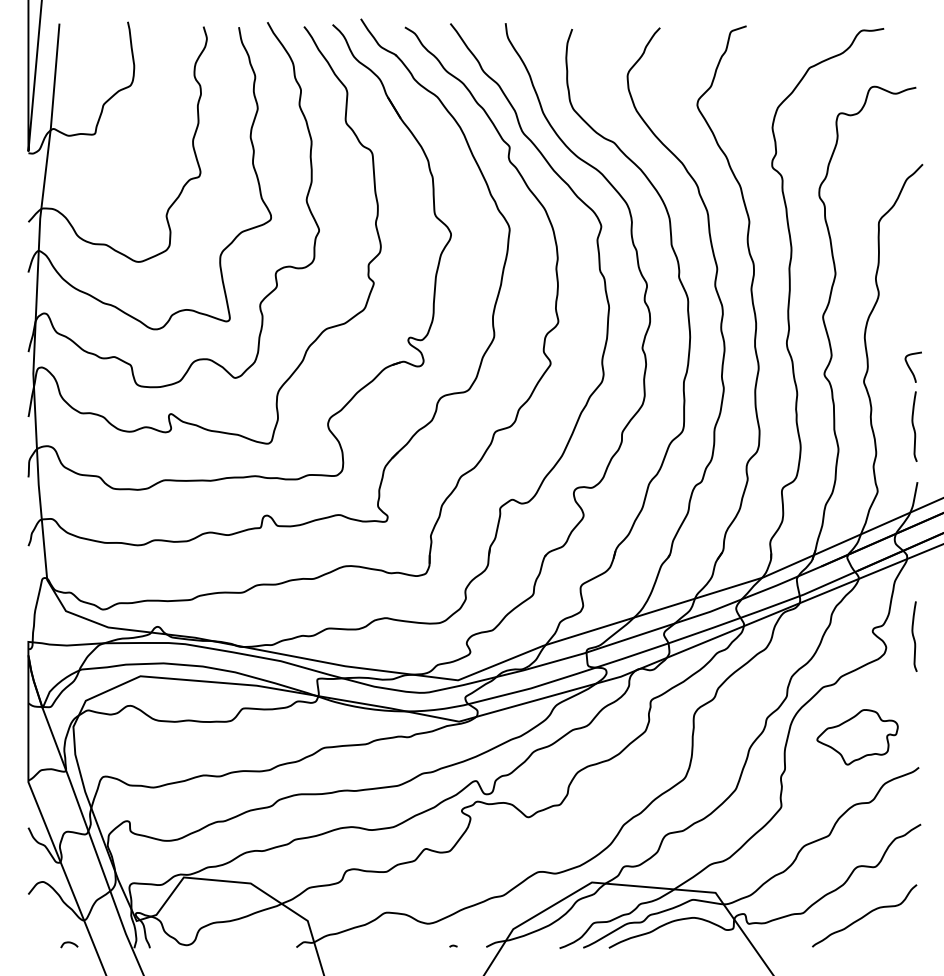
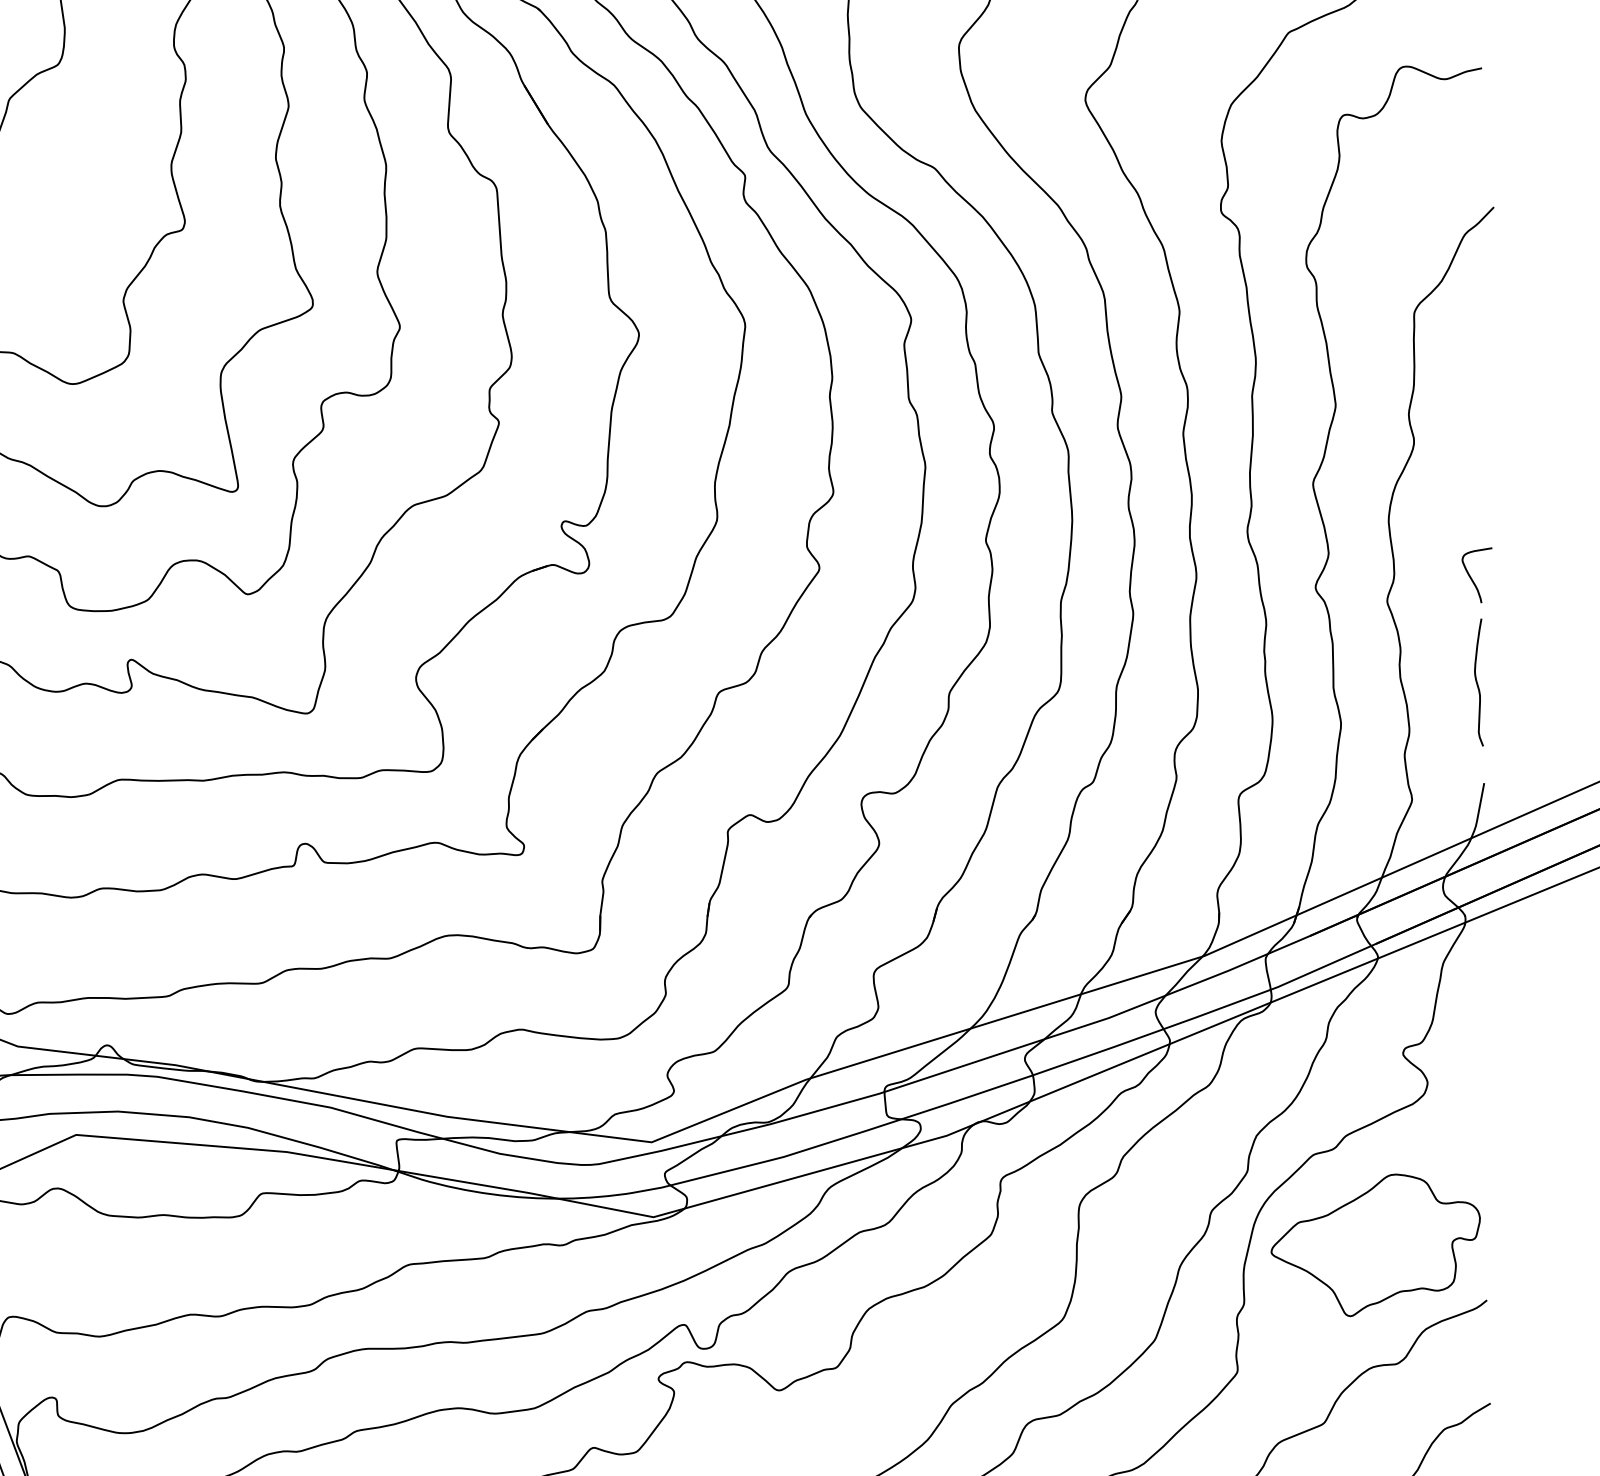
curve: (914, 636) -> (1478, 1062), removed
part: (857, 737) -> (1375, 1245), size x1.43

